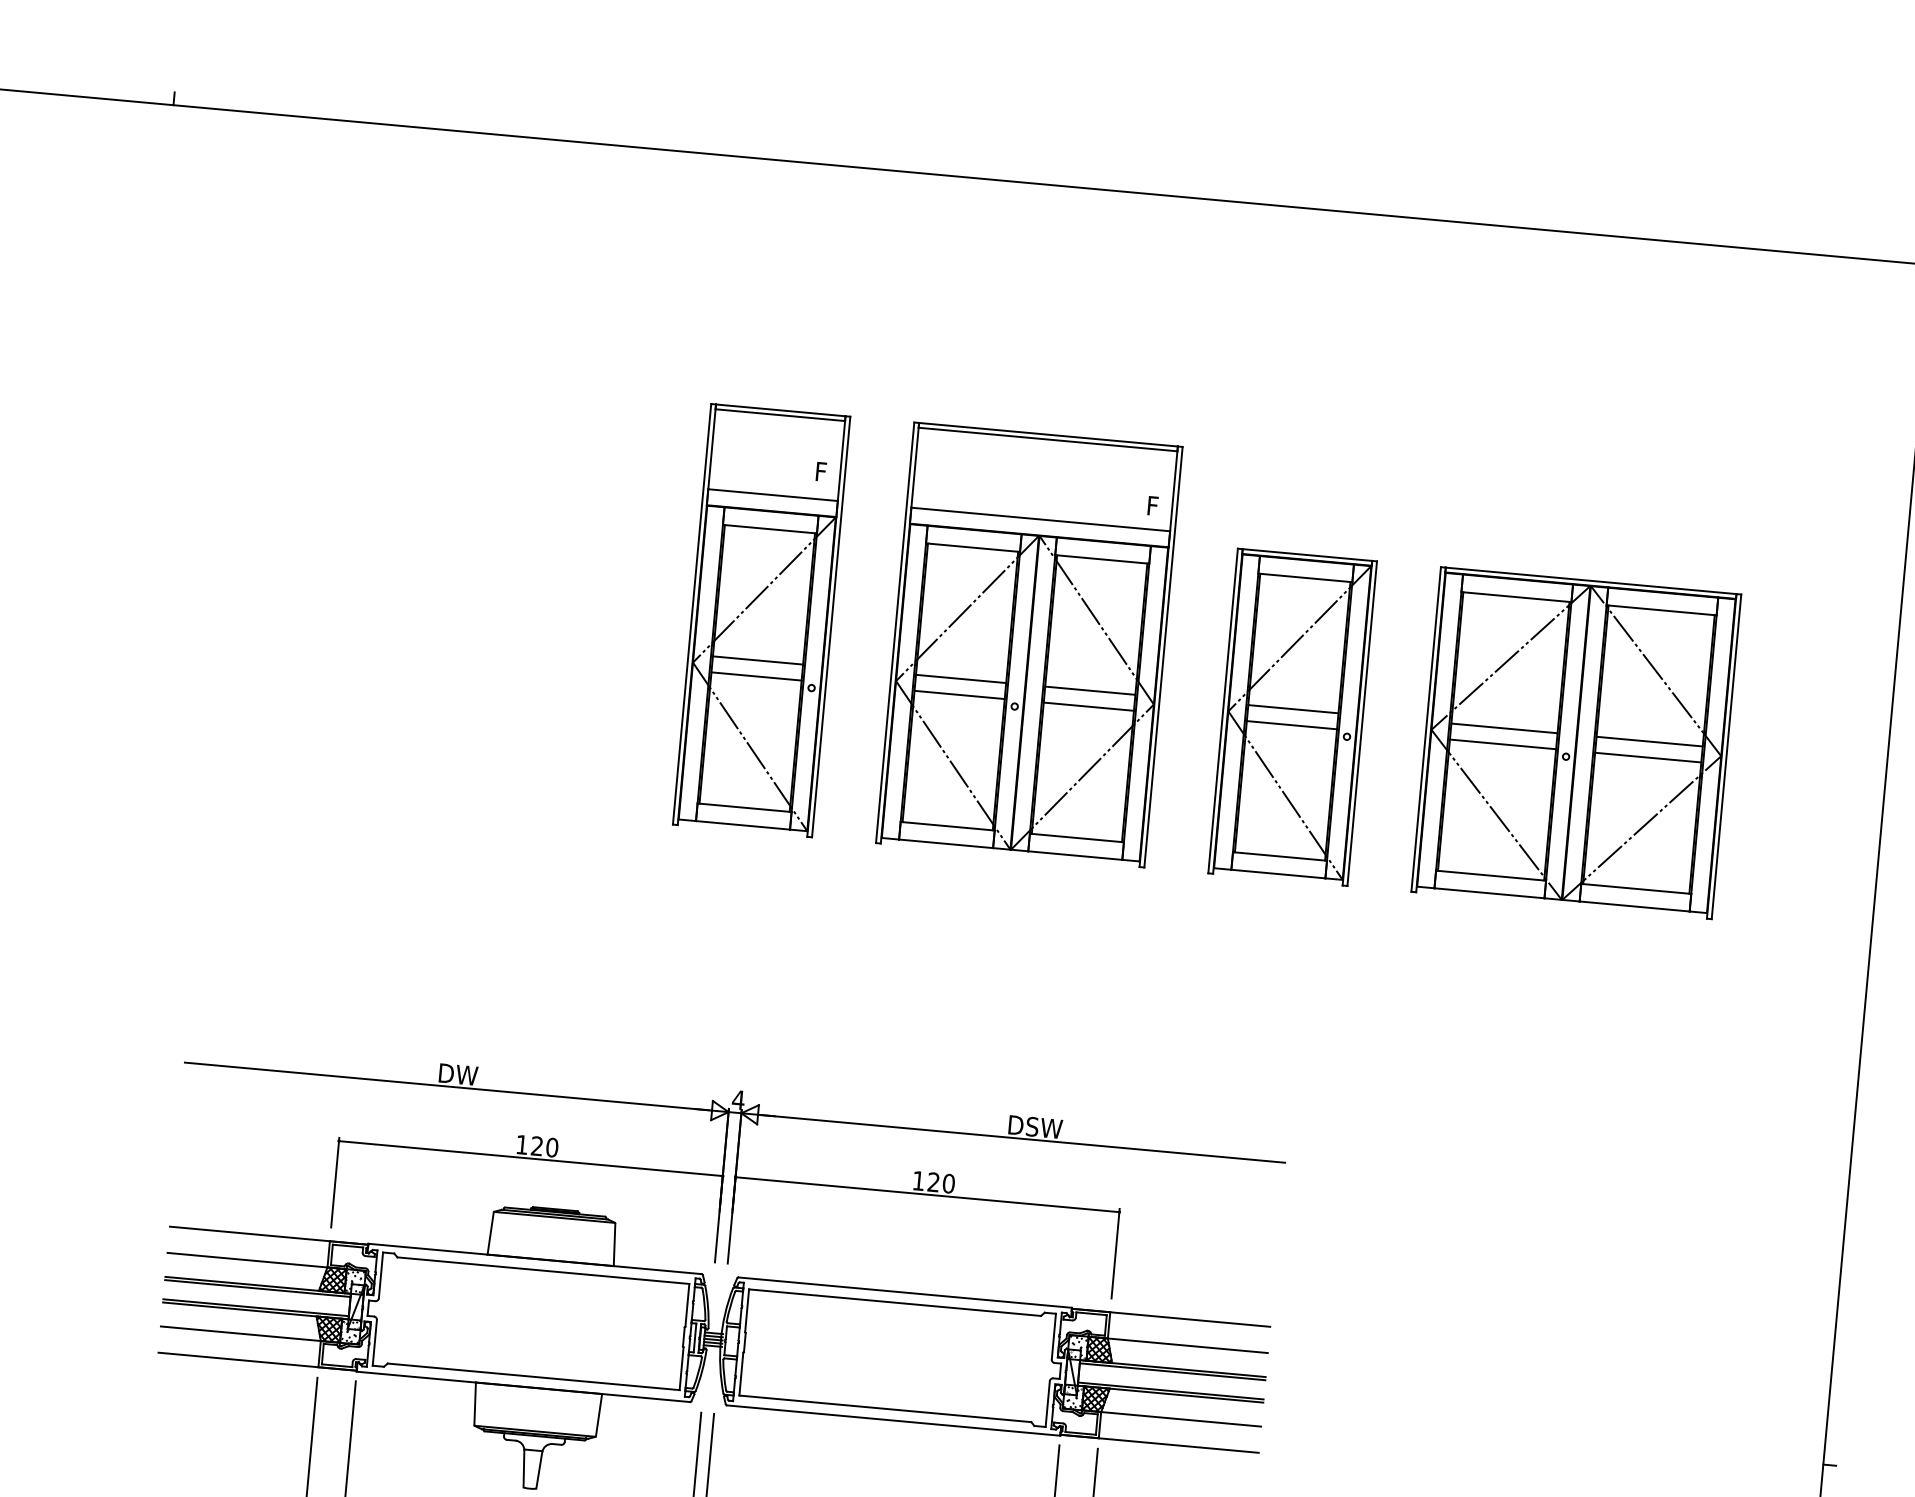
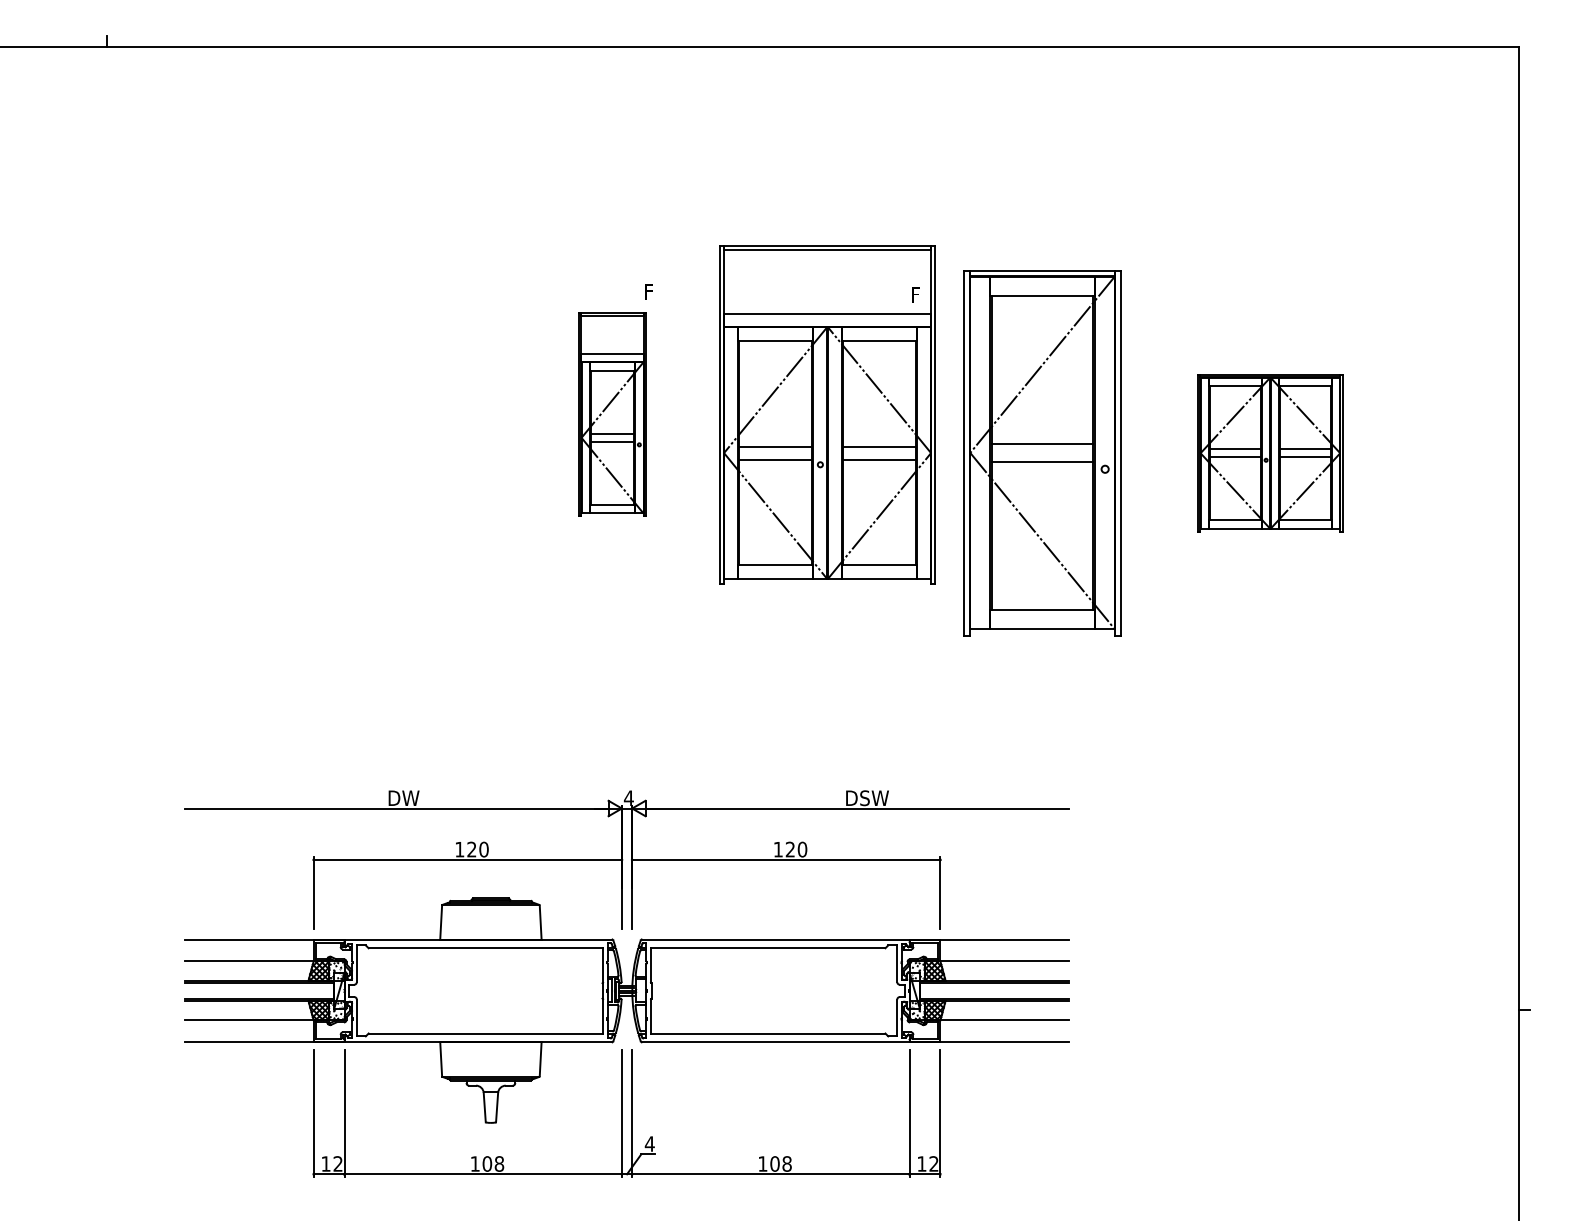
part: (761, 620) -> (612, 414), size x0.6
part: (1292, 717) -> (1042, 453), size x1.4
part: (1576, 743) -> (1270, 453), size x0.6

